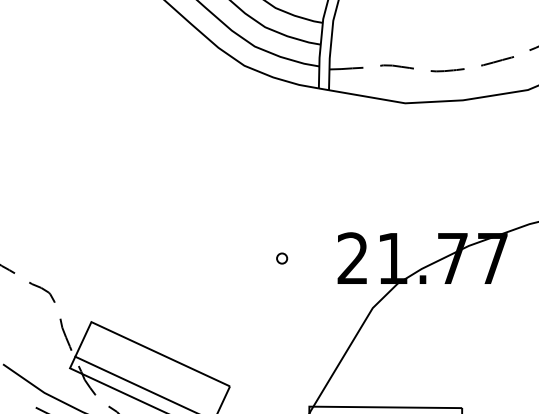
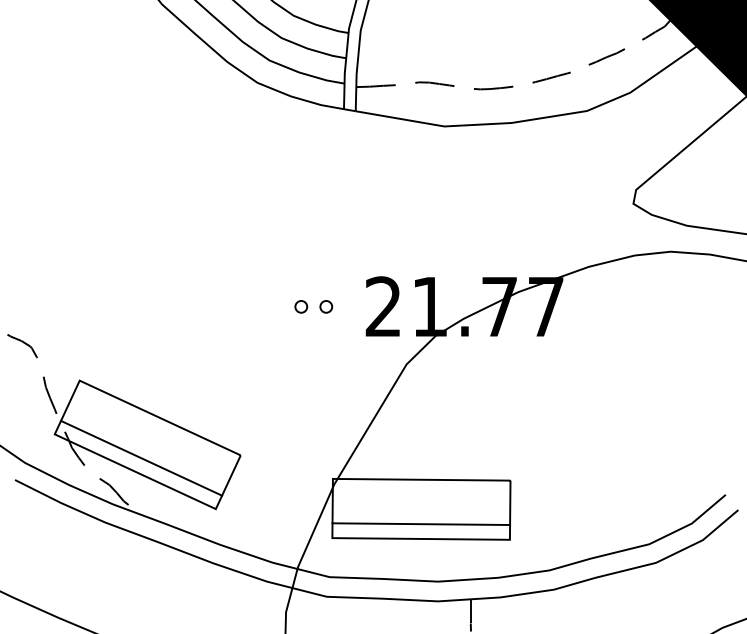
part: (303, 258) -> (326, 306), added

